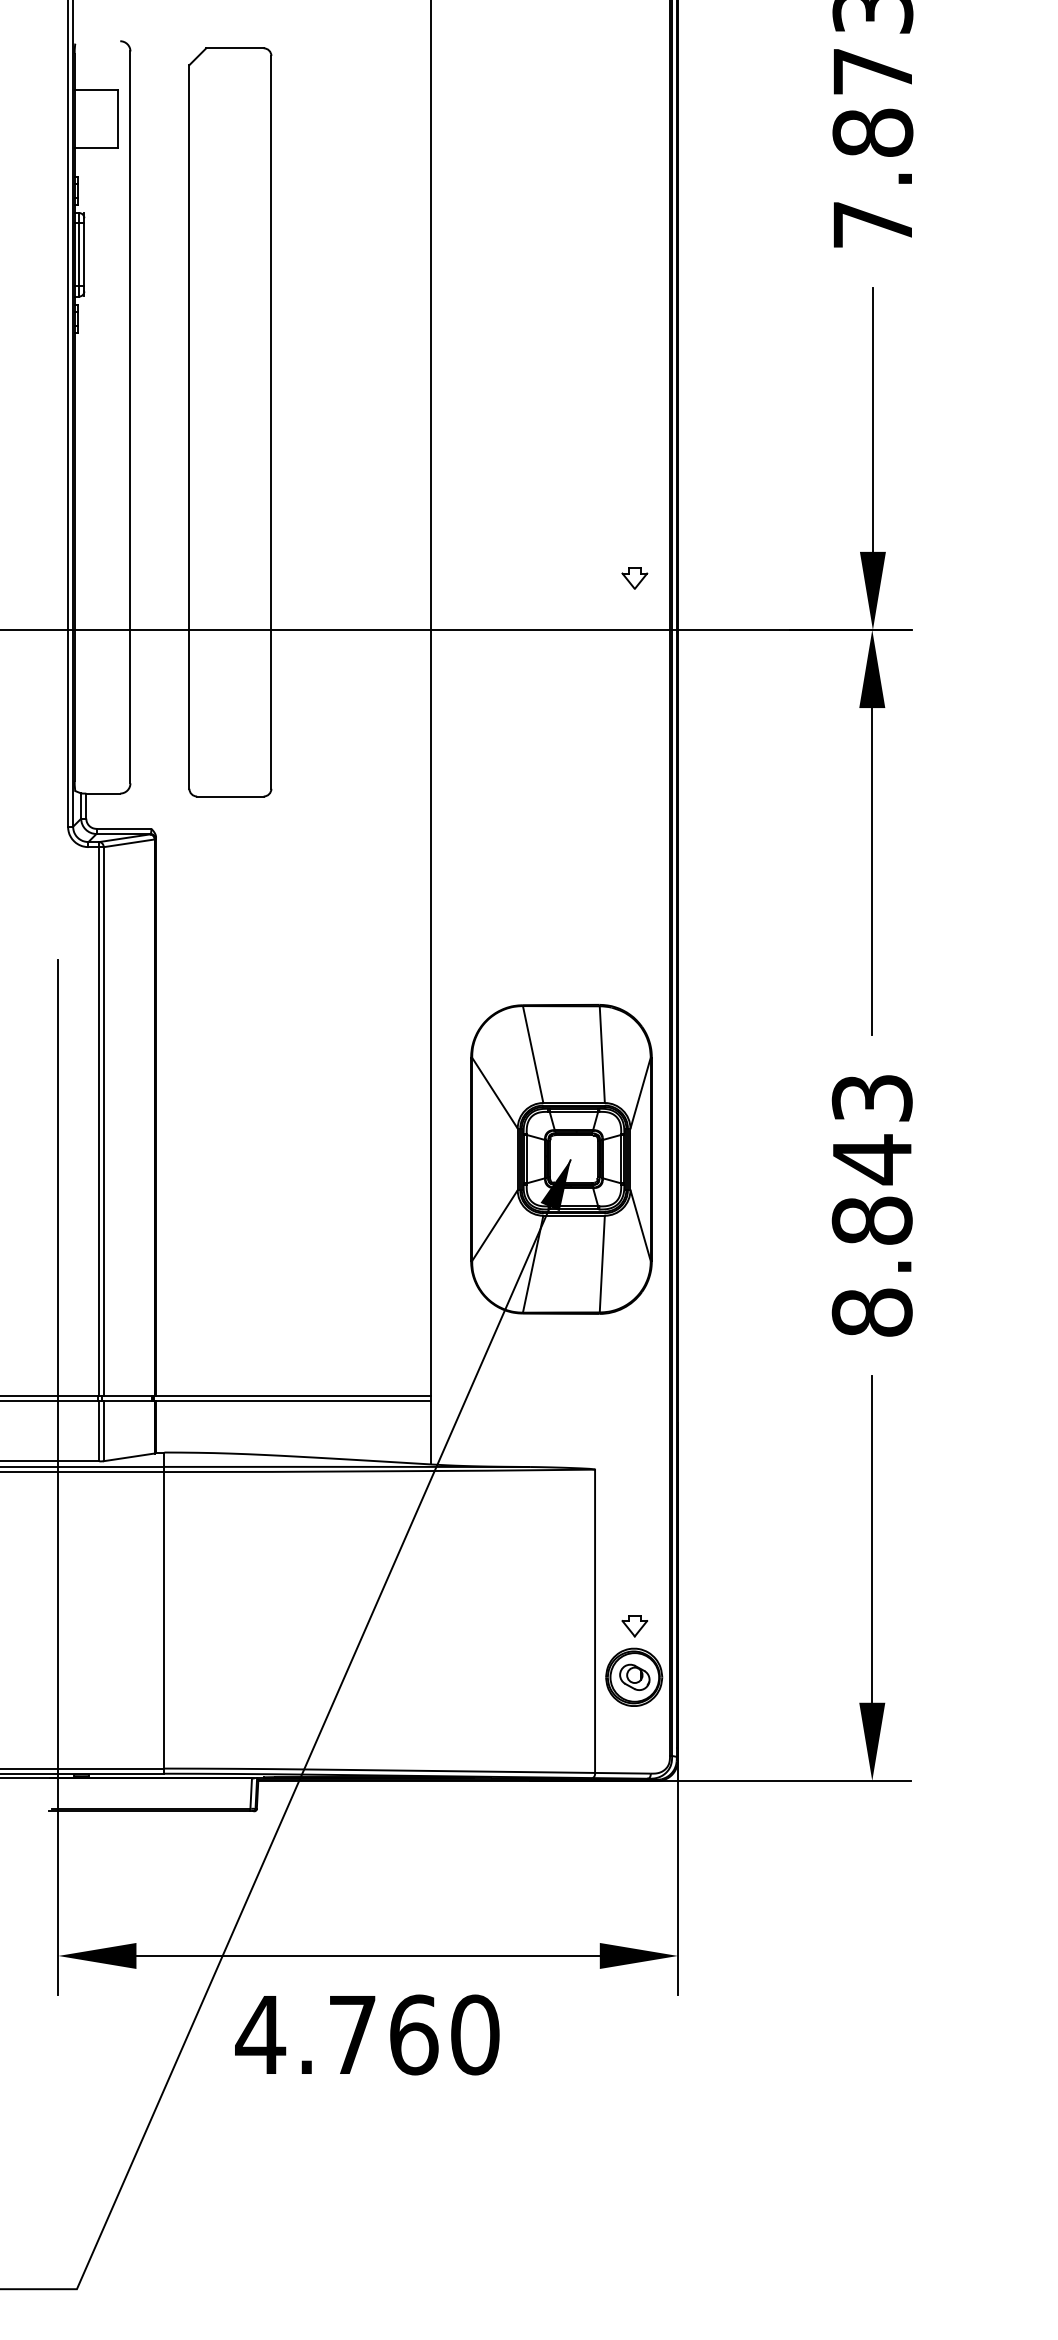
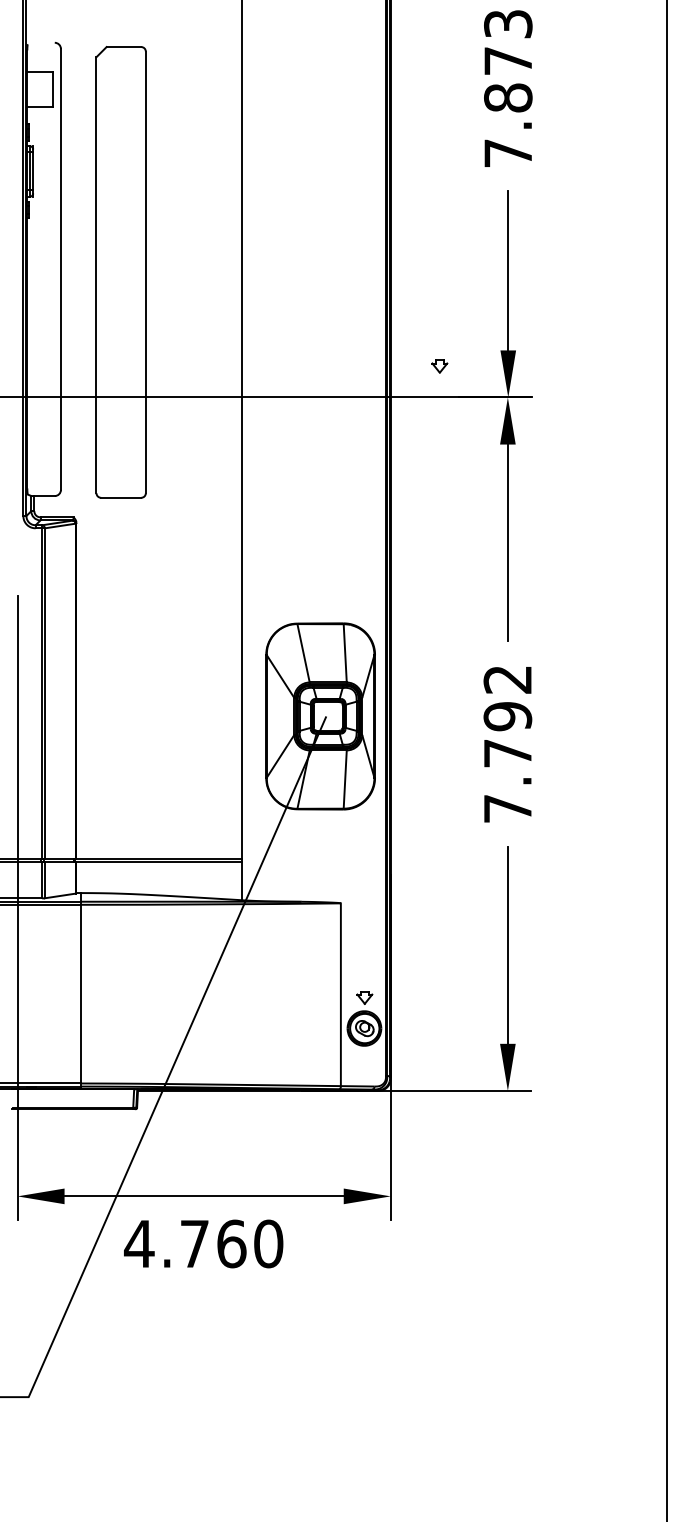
part: (634, 578) -> (439, 366), moved
fill: (556, 1184) -> (317, 731), removed
text: (871, 1205) -> (507, 744), 8.843 -> 7.792

